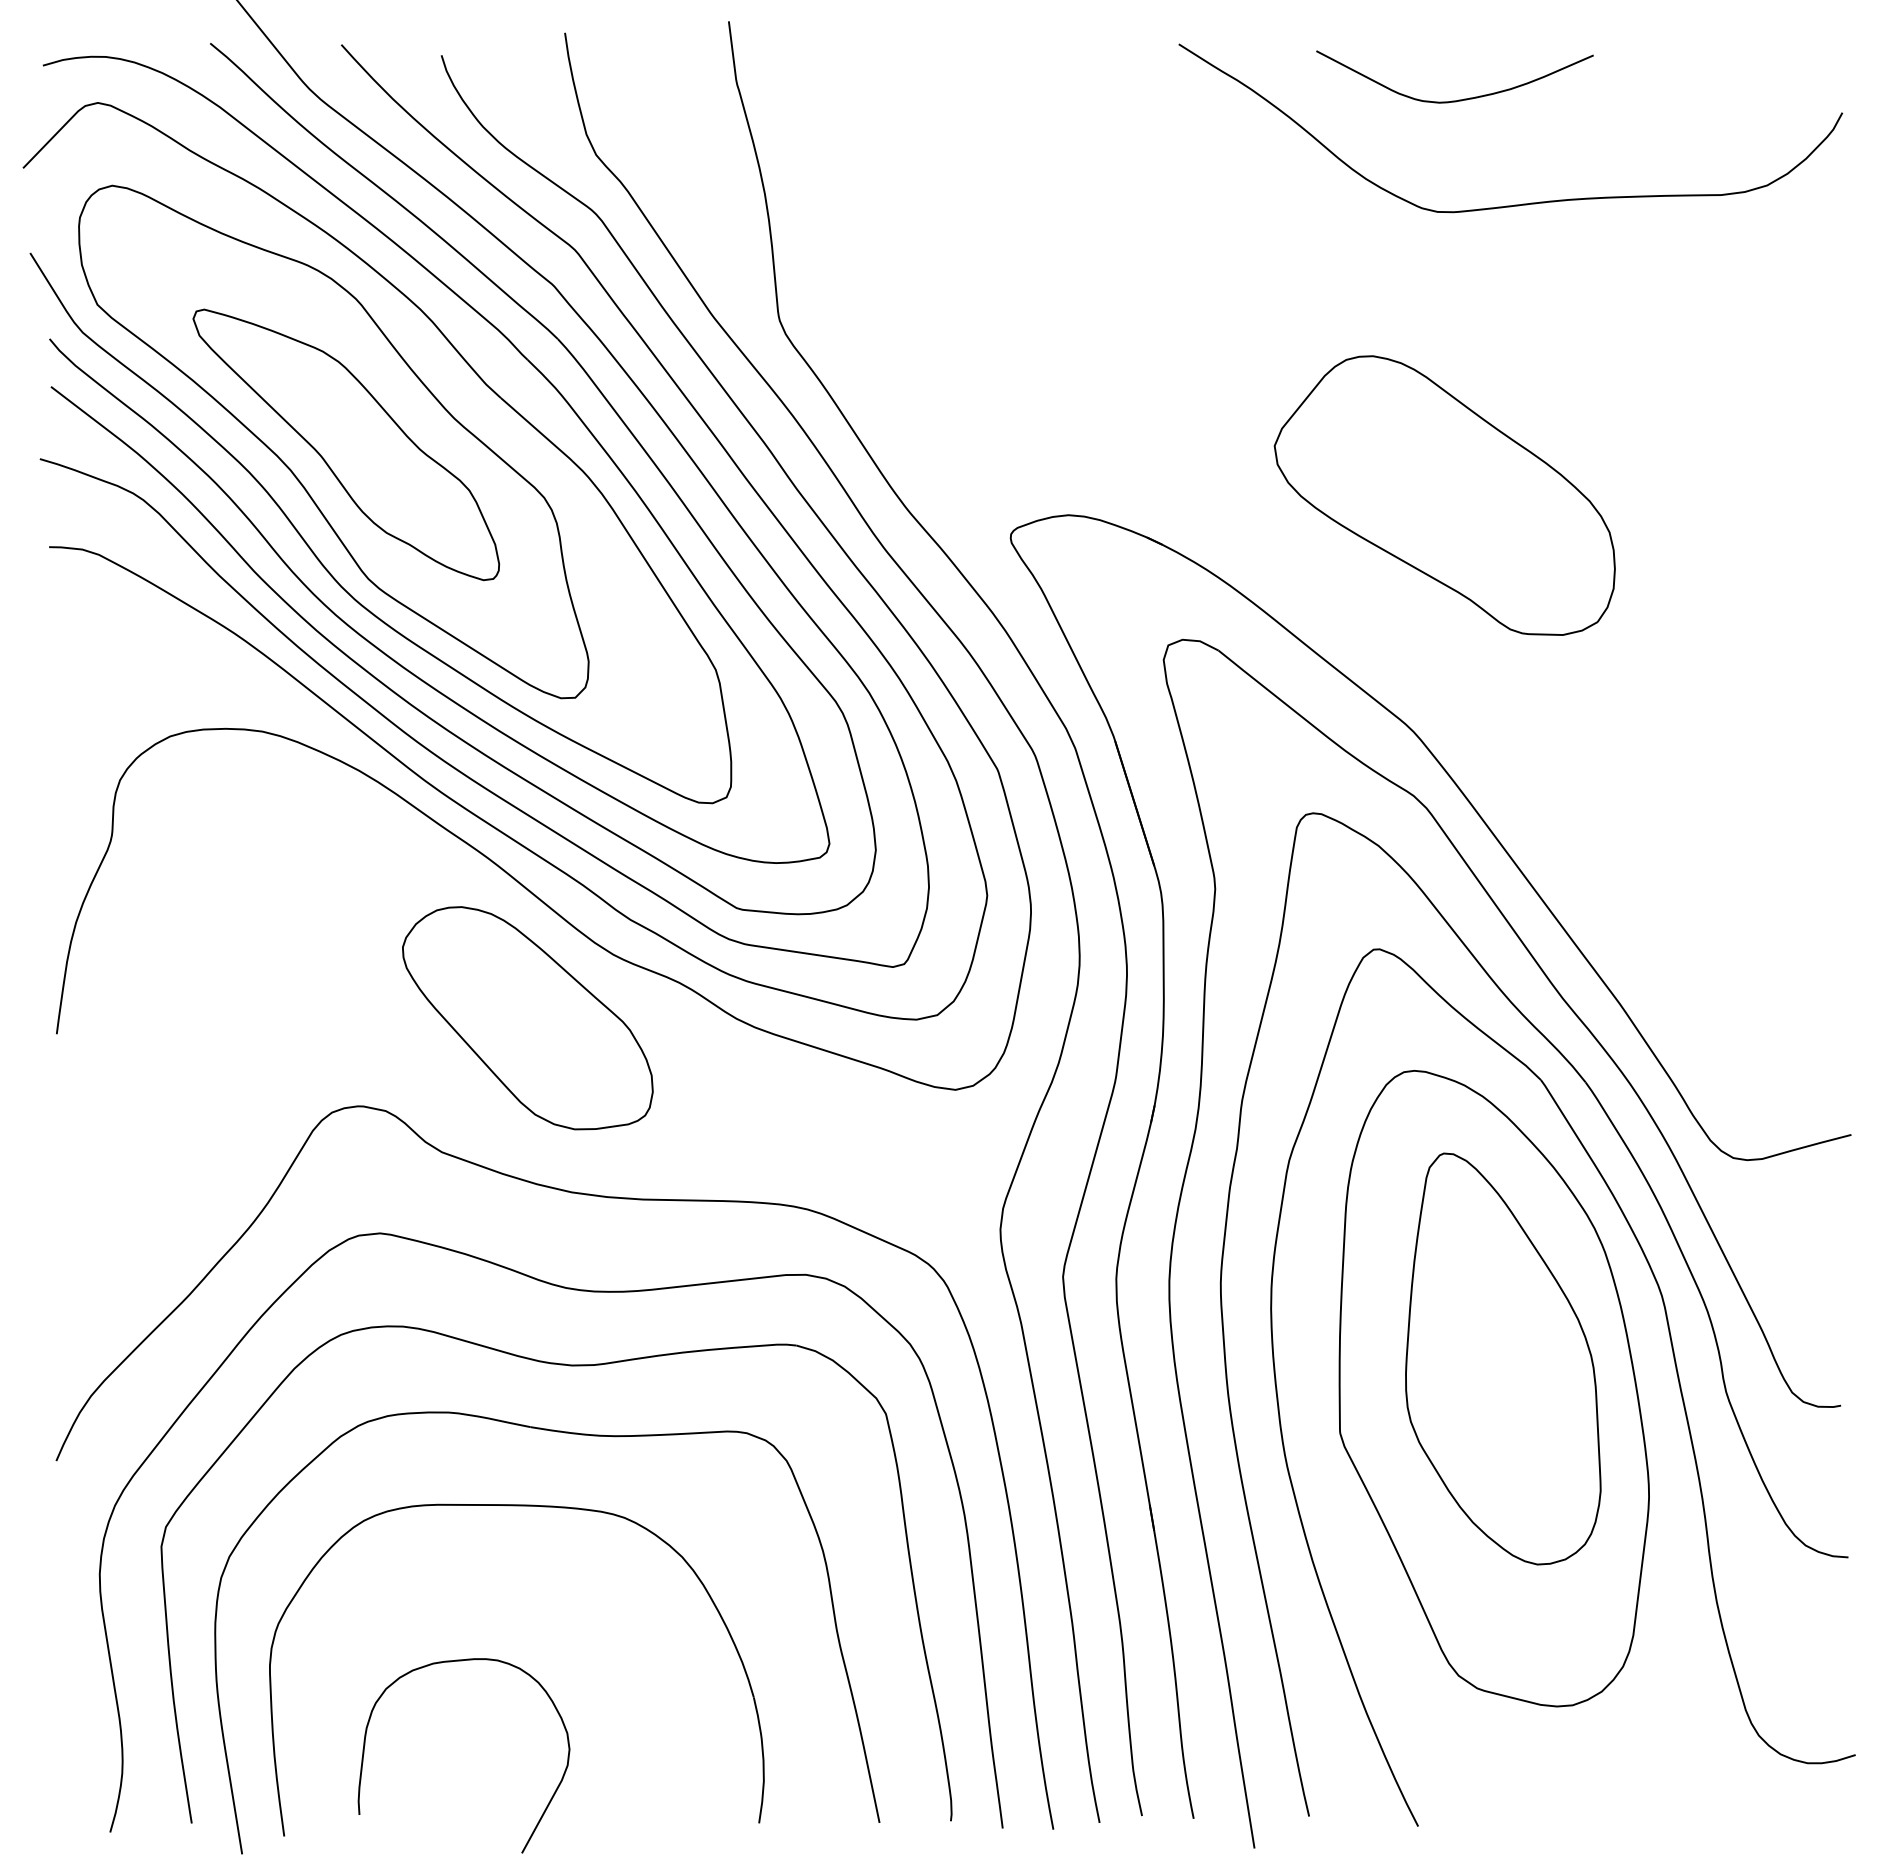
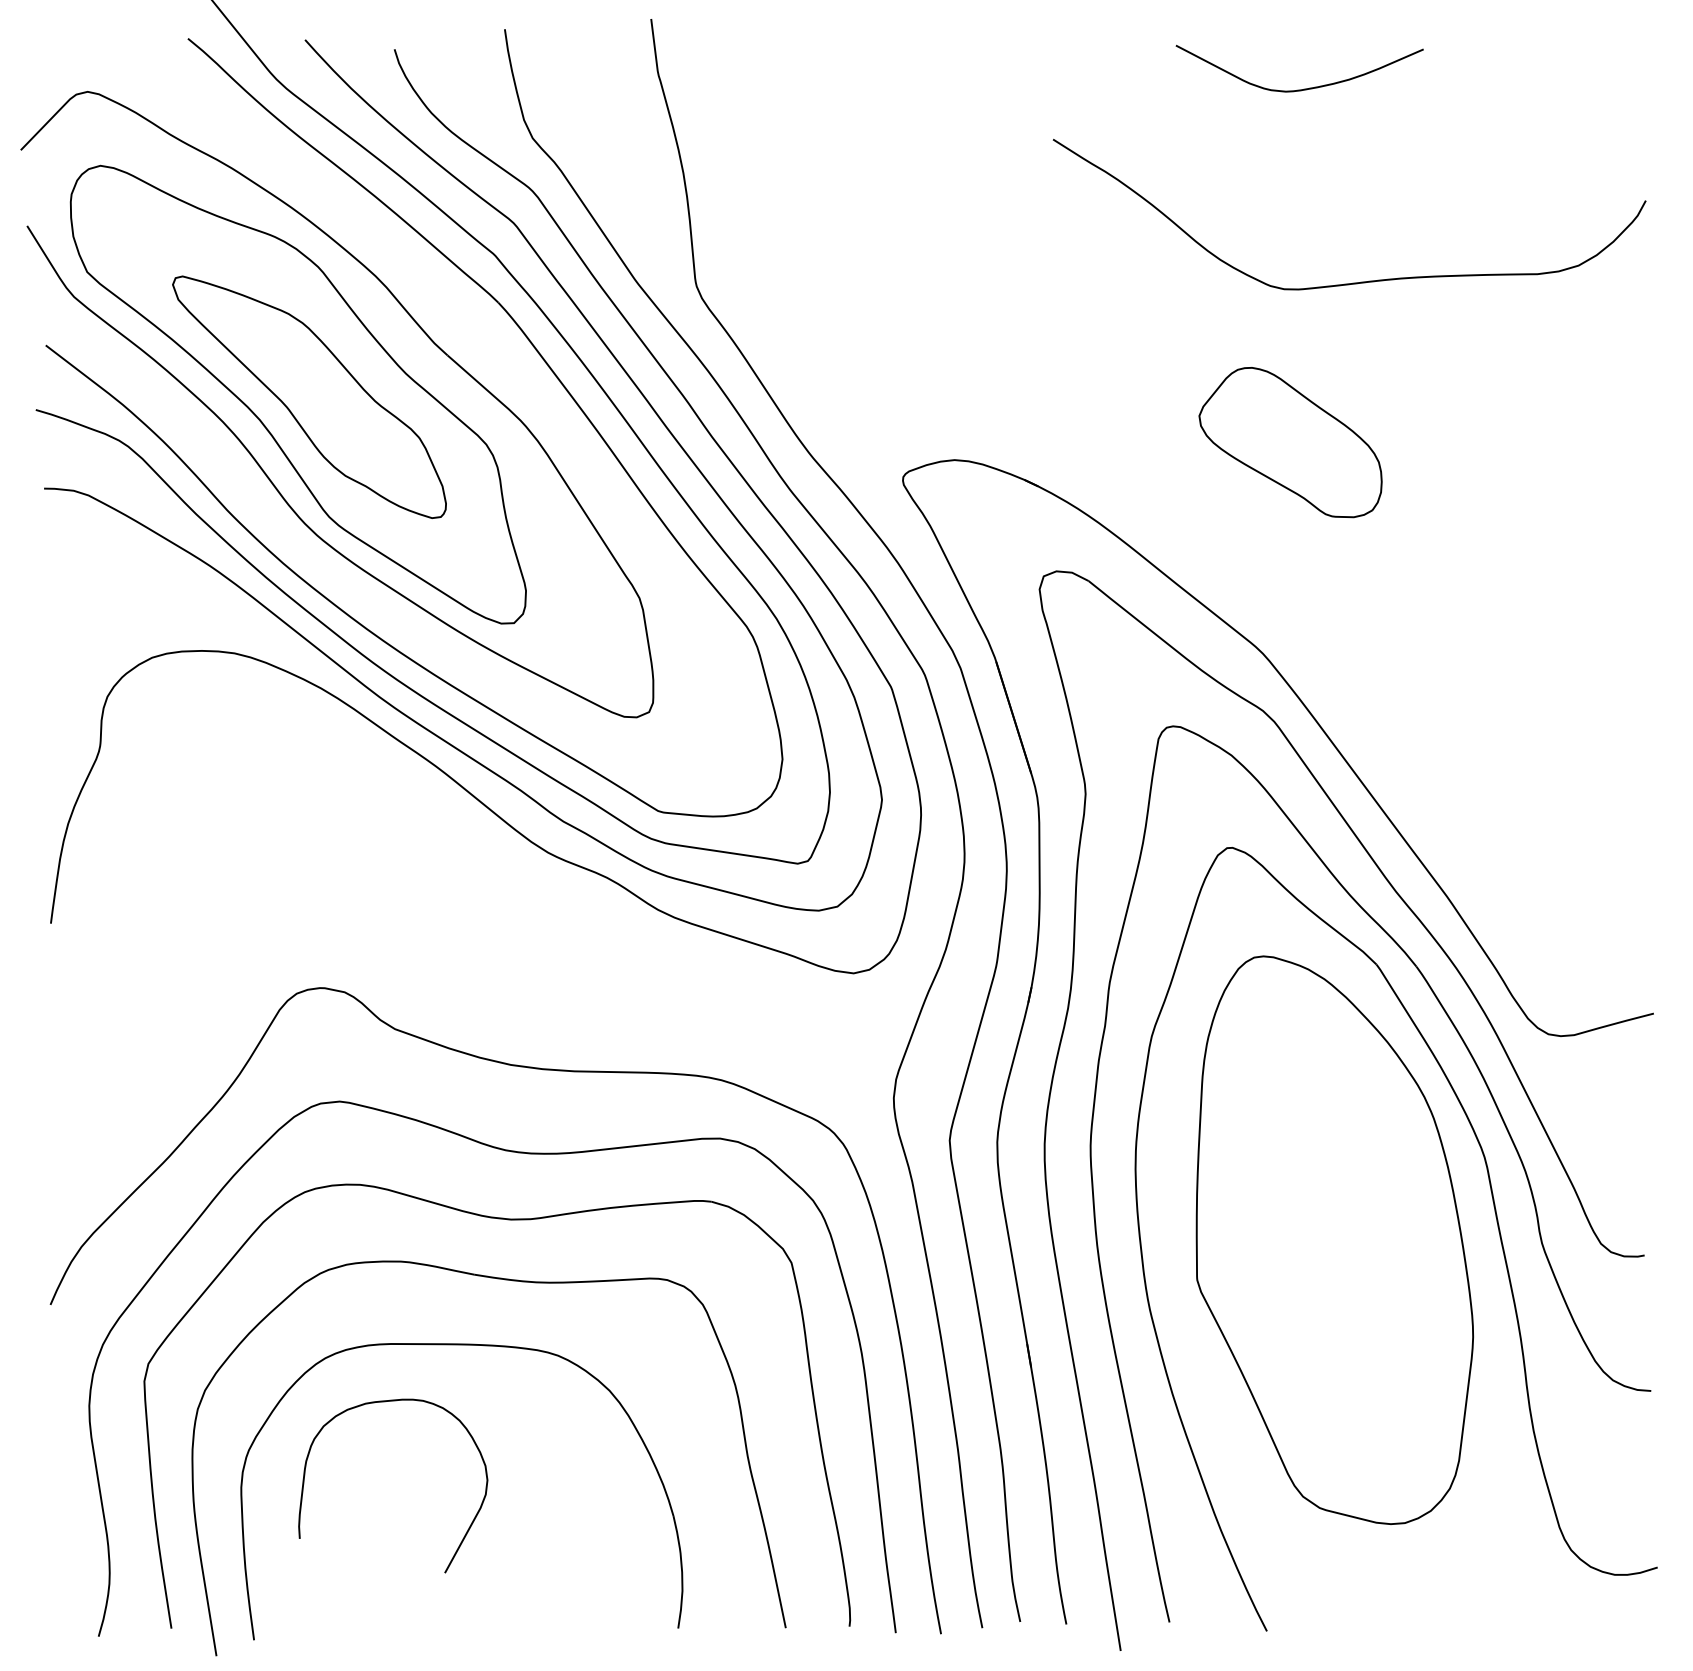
curve: (1522, 203) -> (1360, 281), moved
part: (529, 363) -> (473, 324), removed
part: (1444, 495) -> (1290, 442), size x0.6
part: (527, 1018) -> (471, 909), removed
part: (1503, 1358) -> (1343, 1213), removed
curve: (451, 1662) -> (382, 1402), moved

